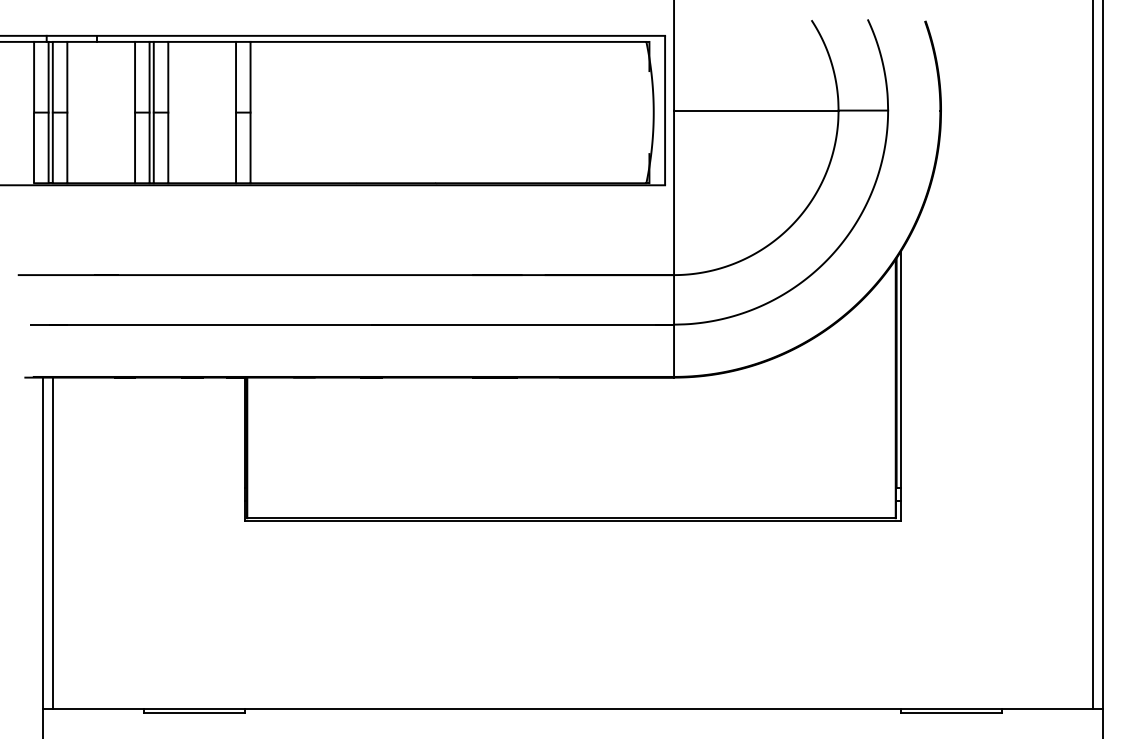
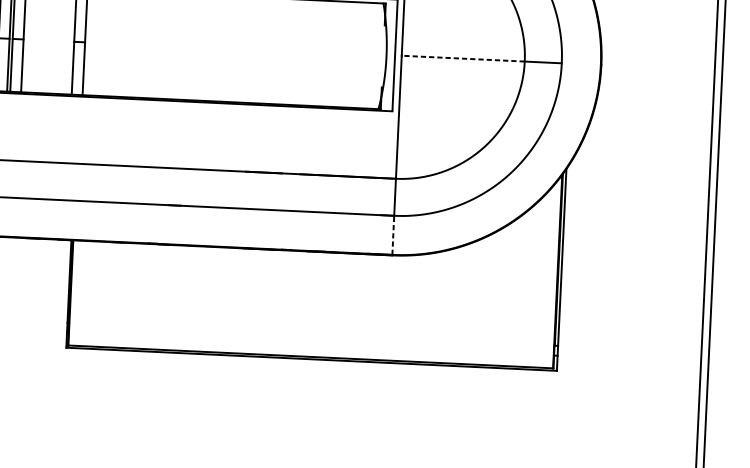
line: (755, 110) -> (462, 58), solid -> dashed
line: (674, 350) -> (393, 235), solid -> dashed

